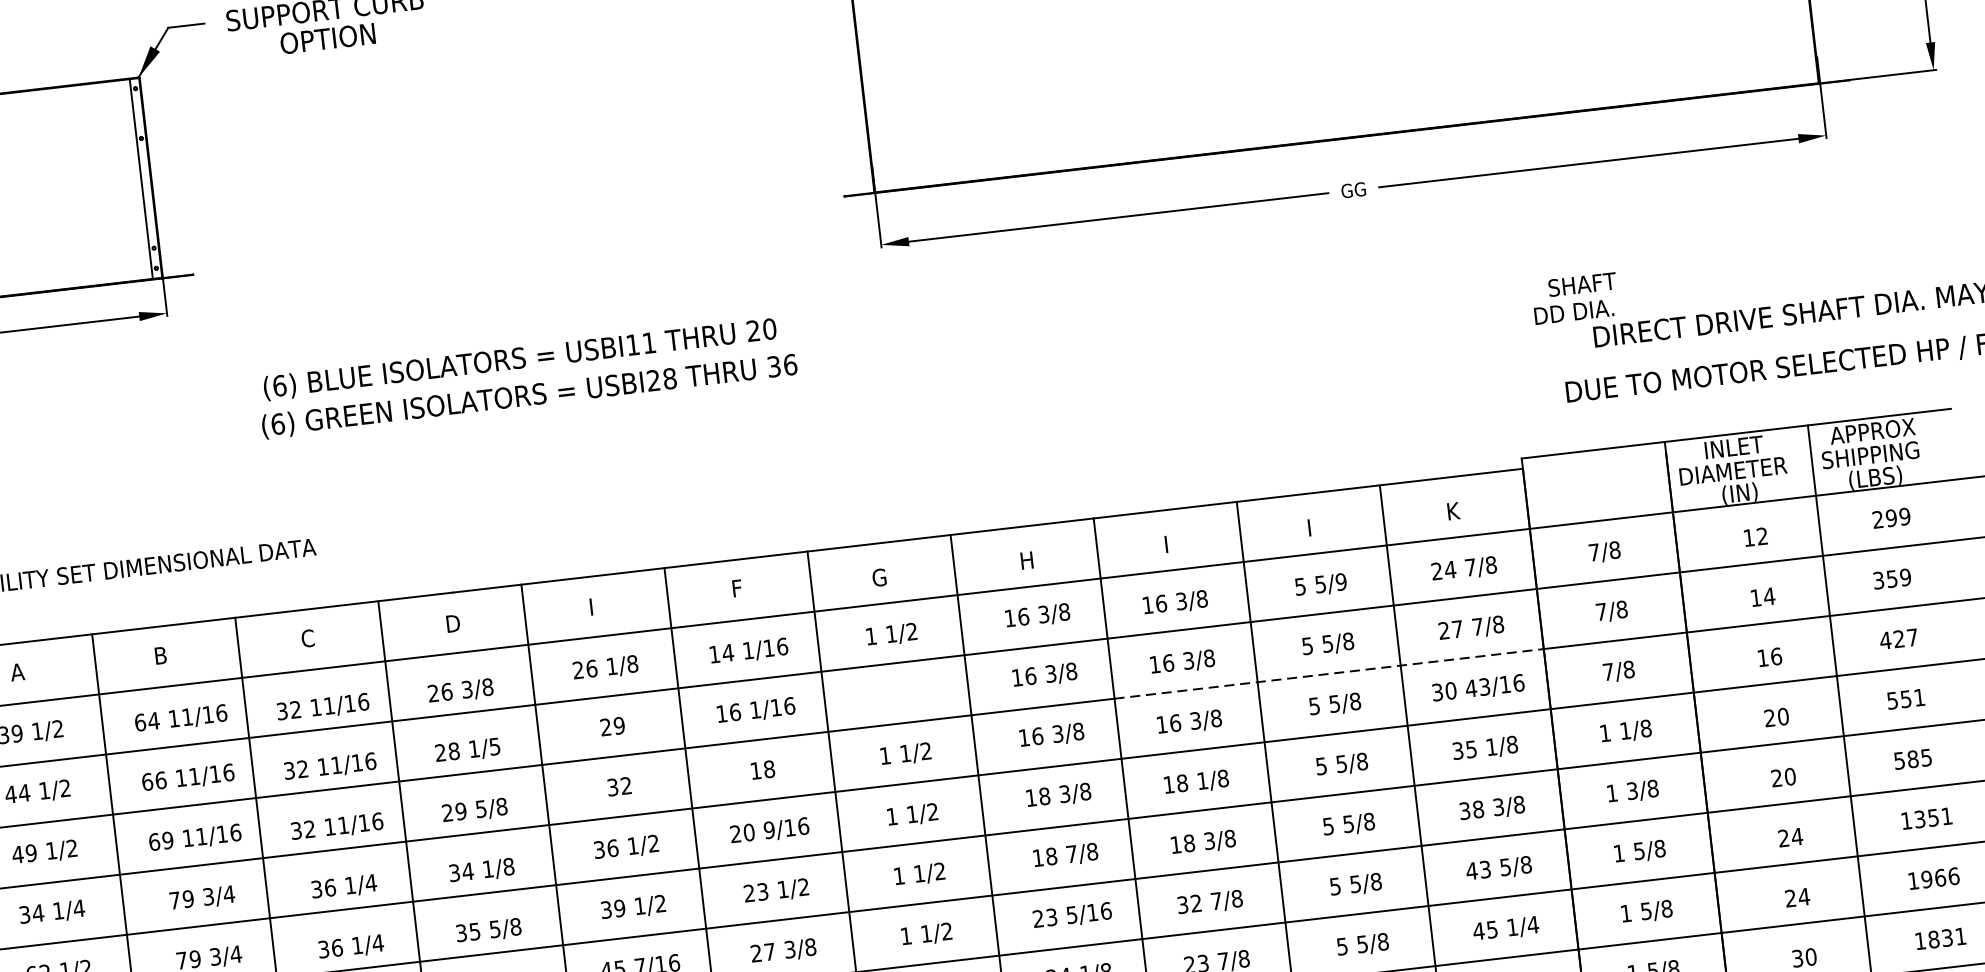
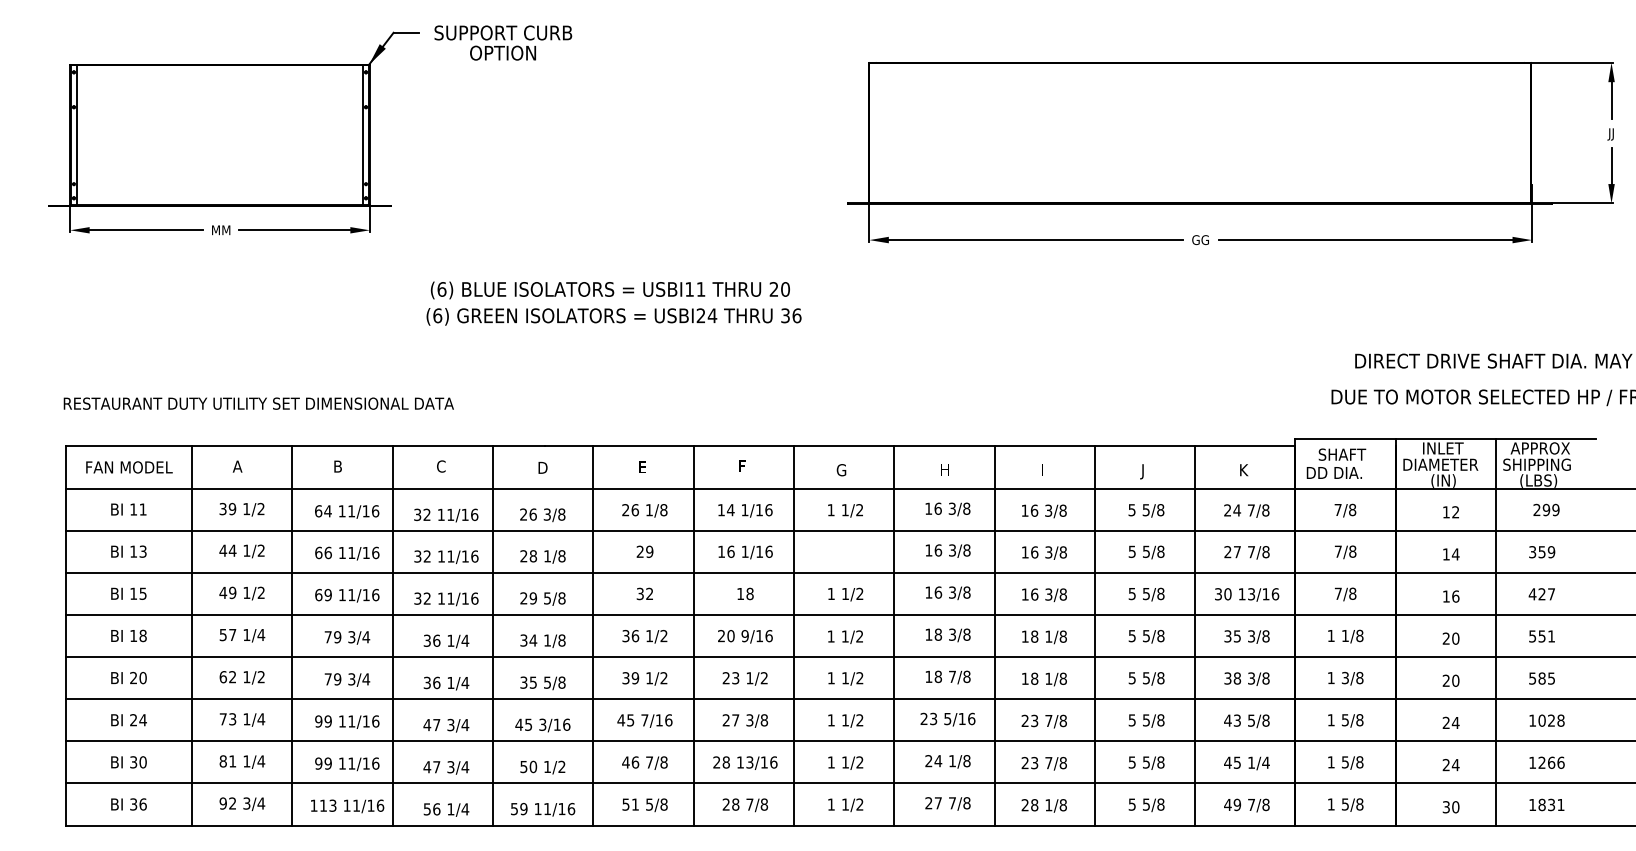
text: (1575, 298) -> (1336, 463), moved
text: (669, 378) -> (712, 315), USBI28 -> USBI24
text: (1307, 530) -> (1141, 471), I -> J
text: (1341, 582) -> (1160, 510), 5/9 -> 5/8
text: (596, 605) -> (643, 466), I -> E
line: (1329, 673) -> (1145, 572), dashed -> solid
text: (1470, 688) -> (1241, 594), 43/16 -> 13/16
text: (494, 746) -> (561, 556), 1/5 -> 1/8
text: (1491, 747) -> (1251, 636), 1/8 -> 3/8
text: (1933, 817) -> (1551, 720), 1351 -> 1028
text: (1209, 840) -> (1048, 678), 3/8 -> 1/8
text: (1926, 879) -> (1541, 762), 1966 -> 1266
text: (1189, 905) -> (1029, 721), 32 -> 23
text: (32, 913) -> (228, 634), 34 -> 57

